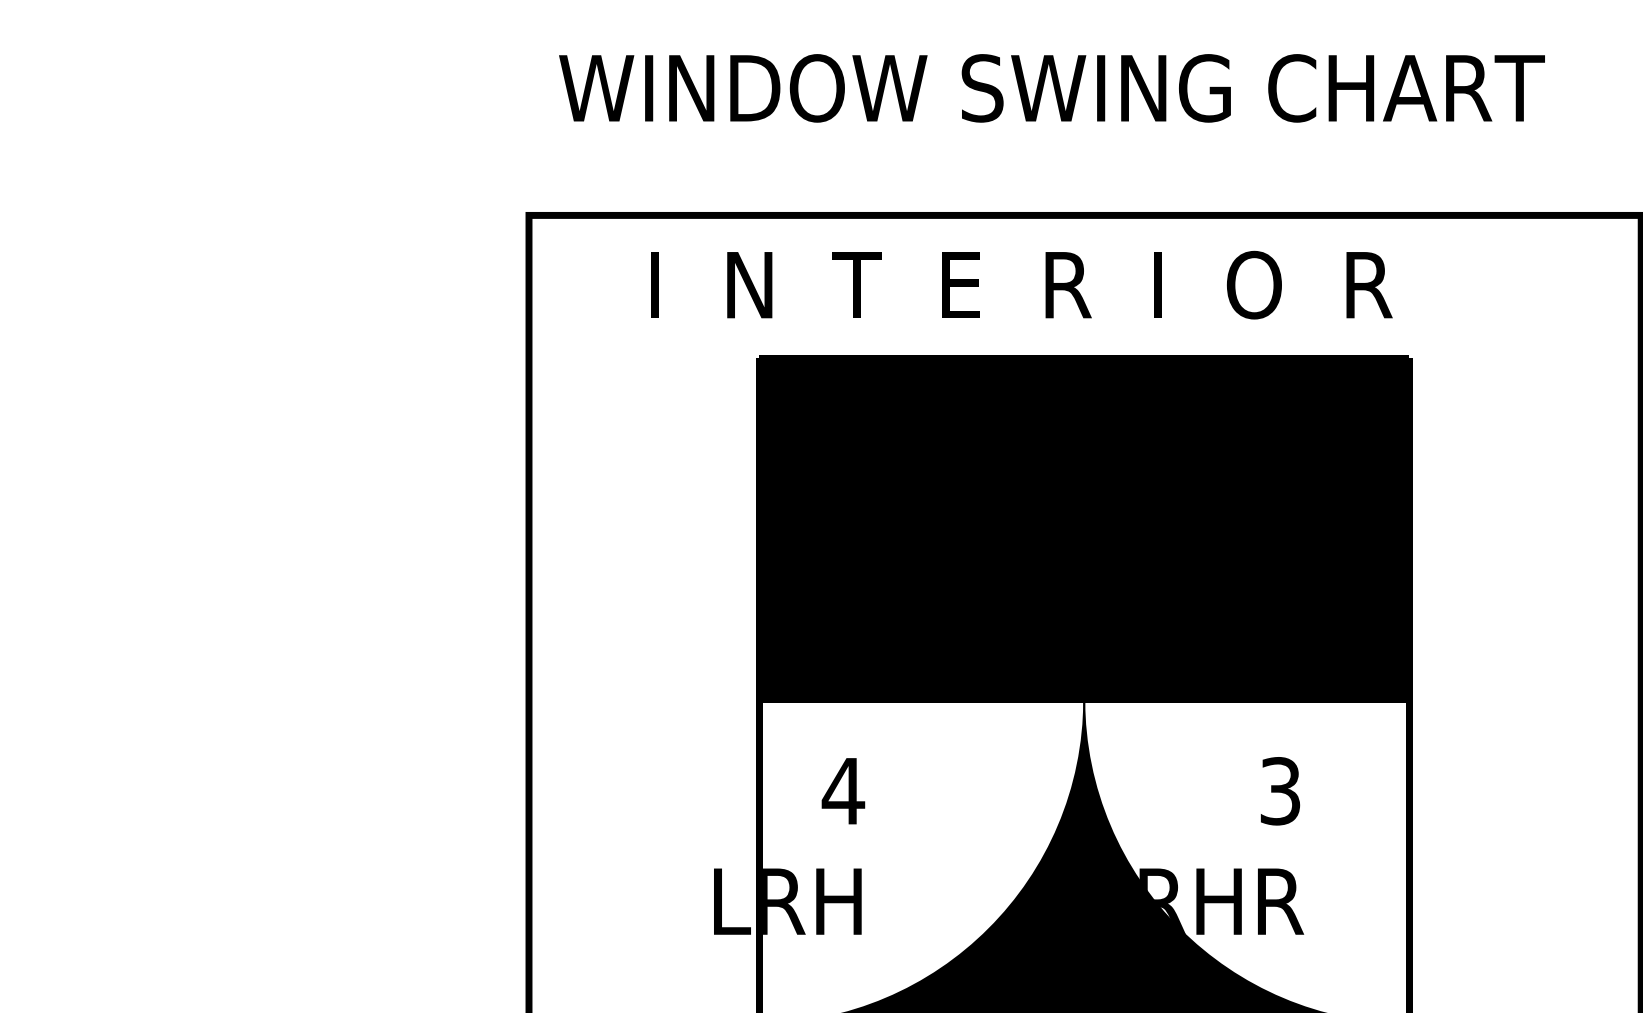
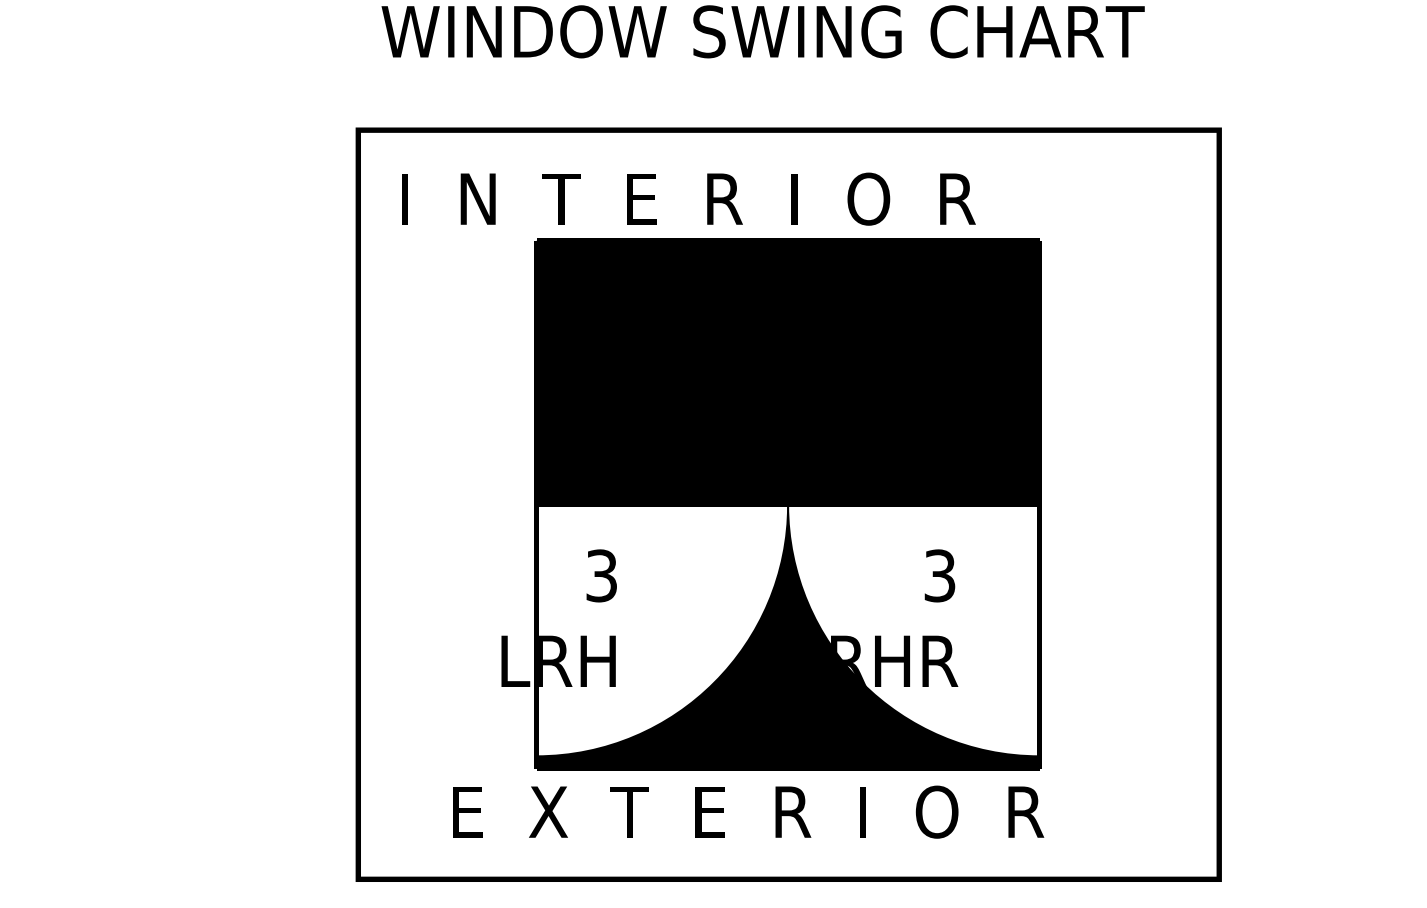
text: (1021, 284) -> (688, 198), moved
text: (843, 790) -> (601, 575), 4 -> 3

